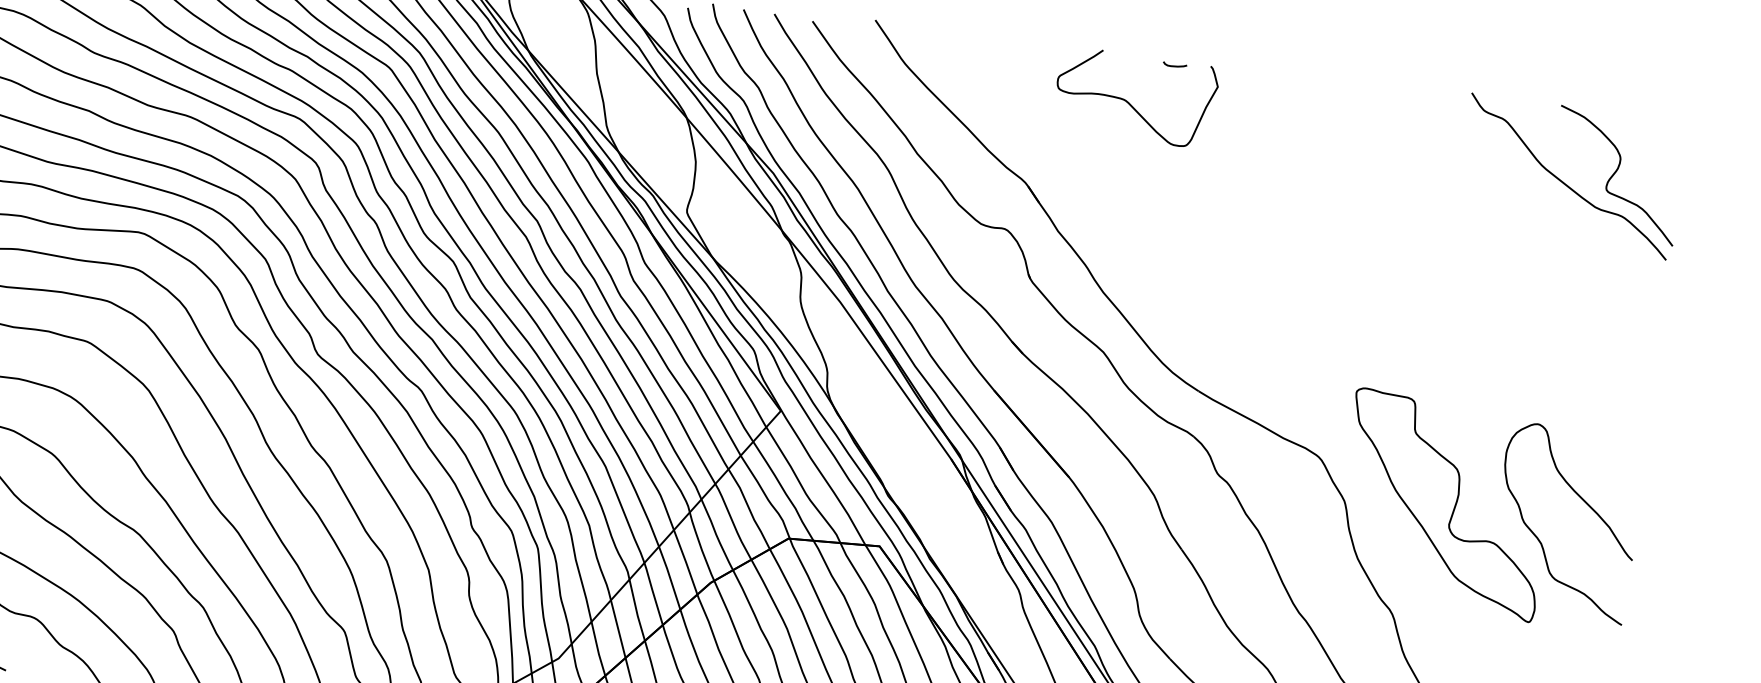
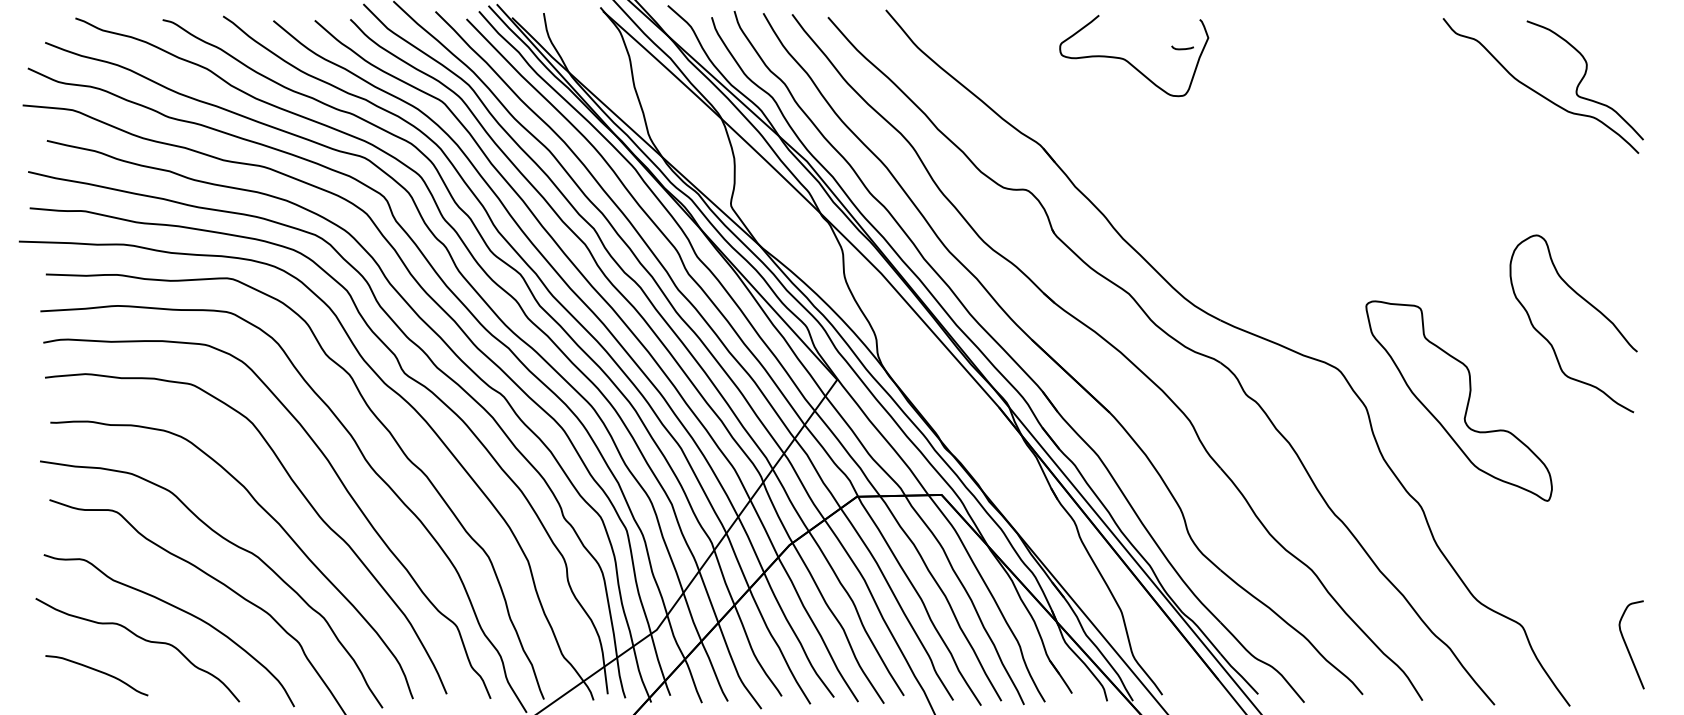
curve: (1174, 65) -> (1182, 48), moved
curve: (1584, 503) -> (1587, 303), moved

